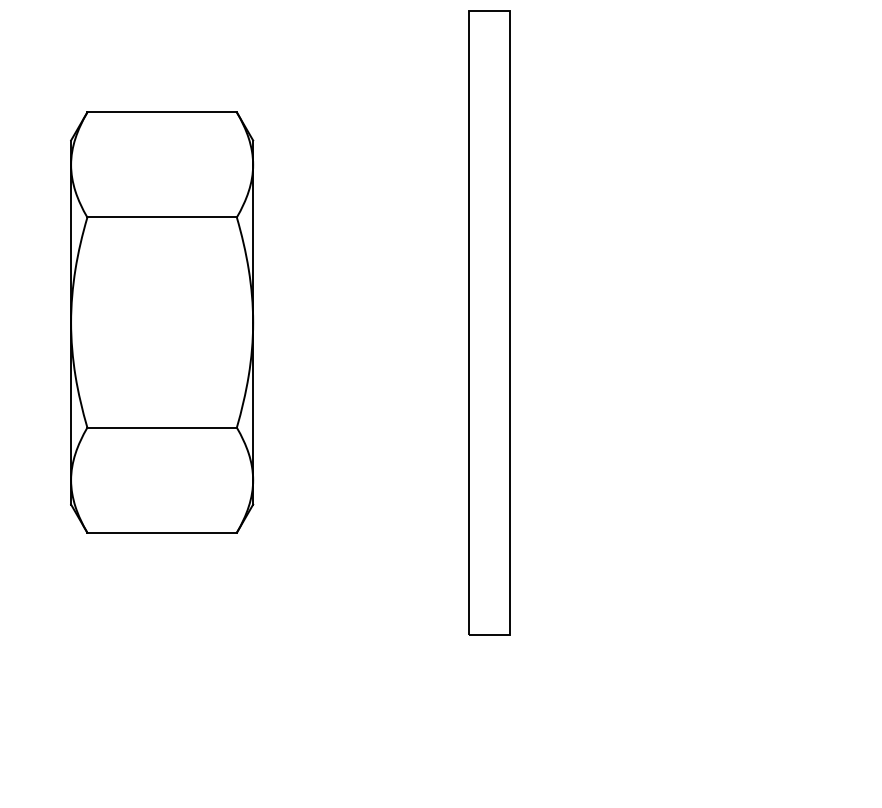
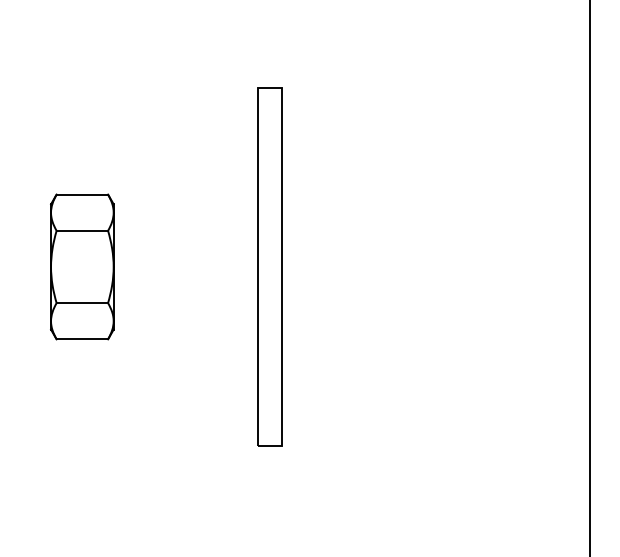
part: (162, 321) -> (82, 266), size x0.6

